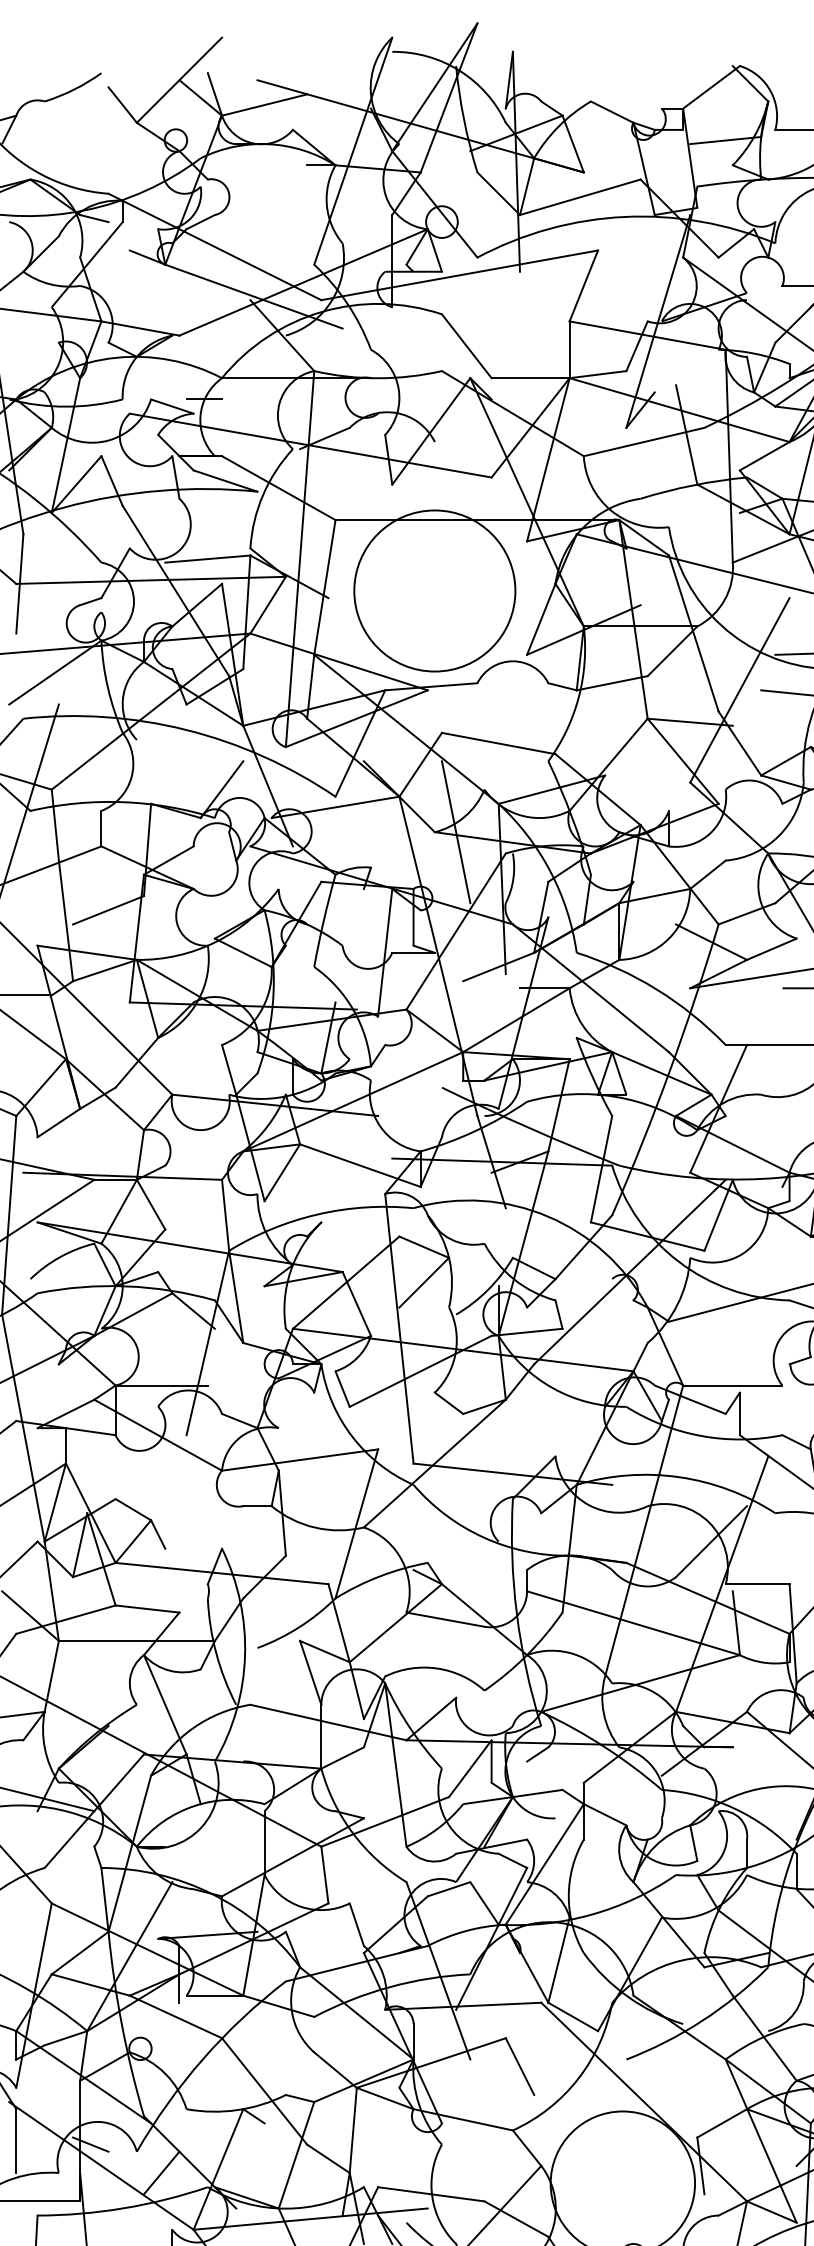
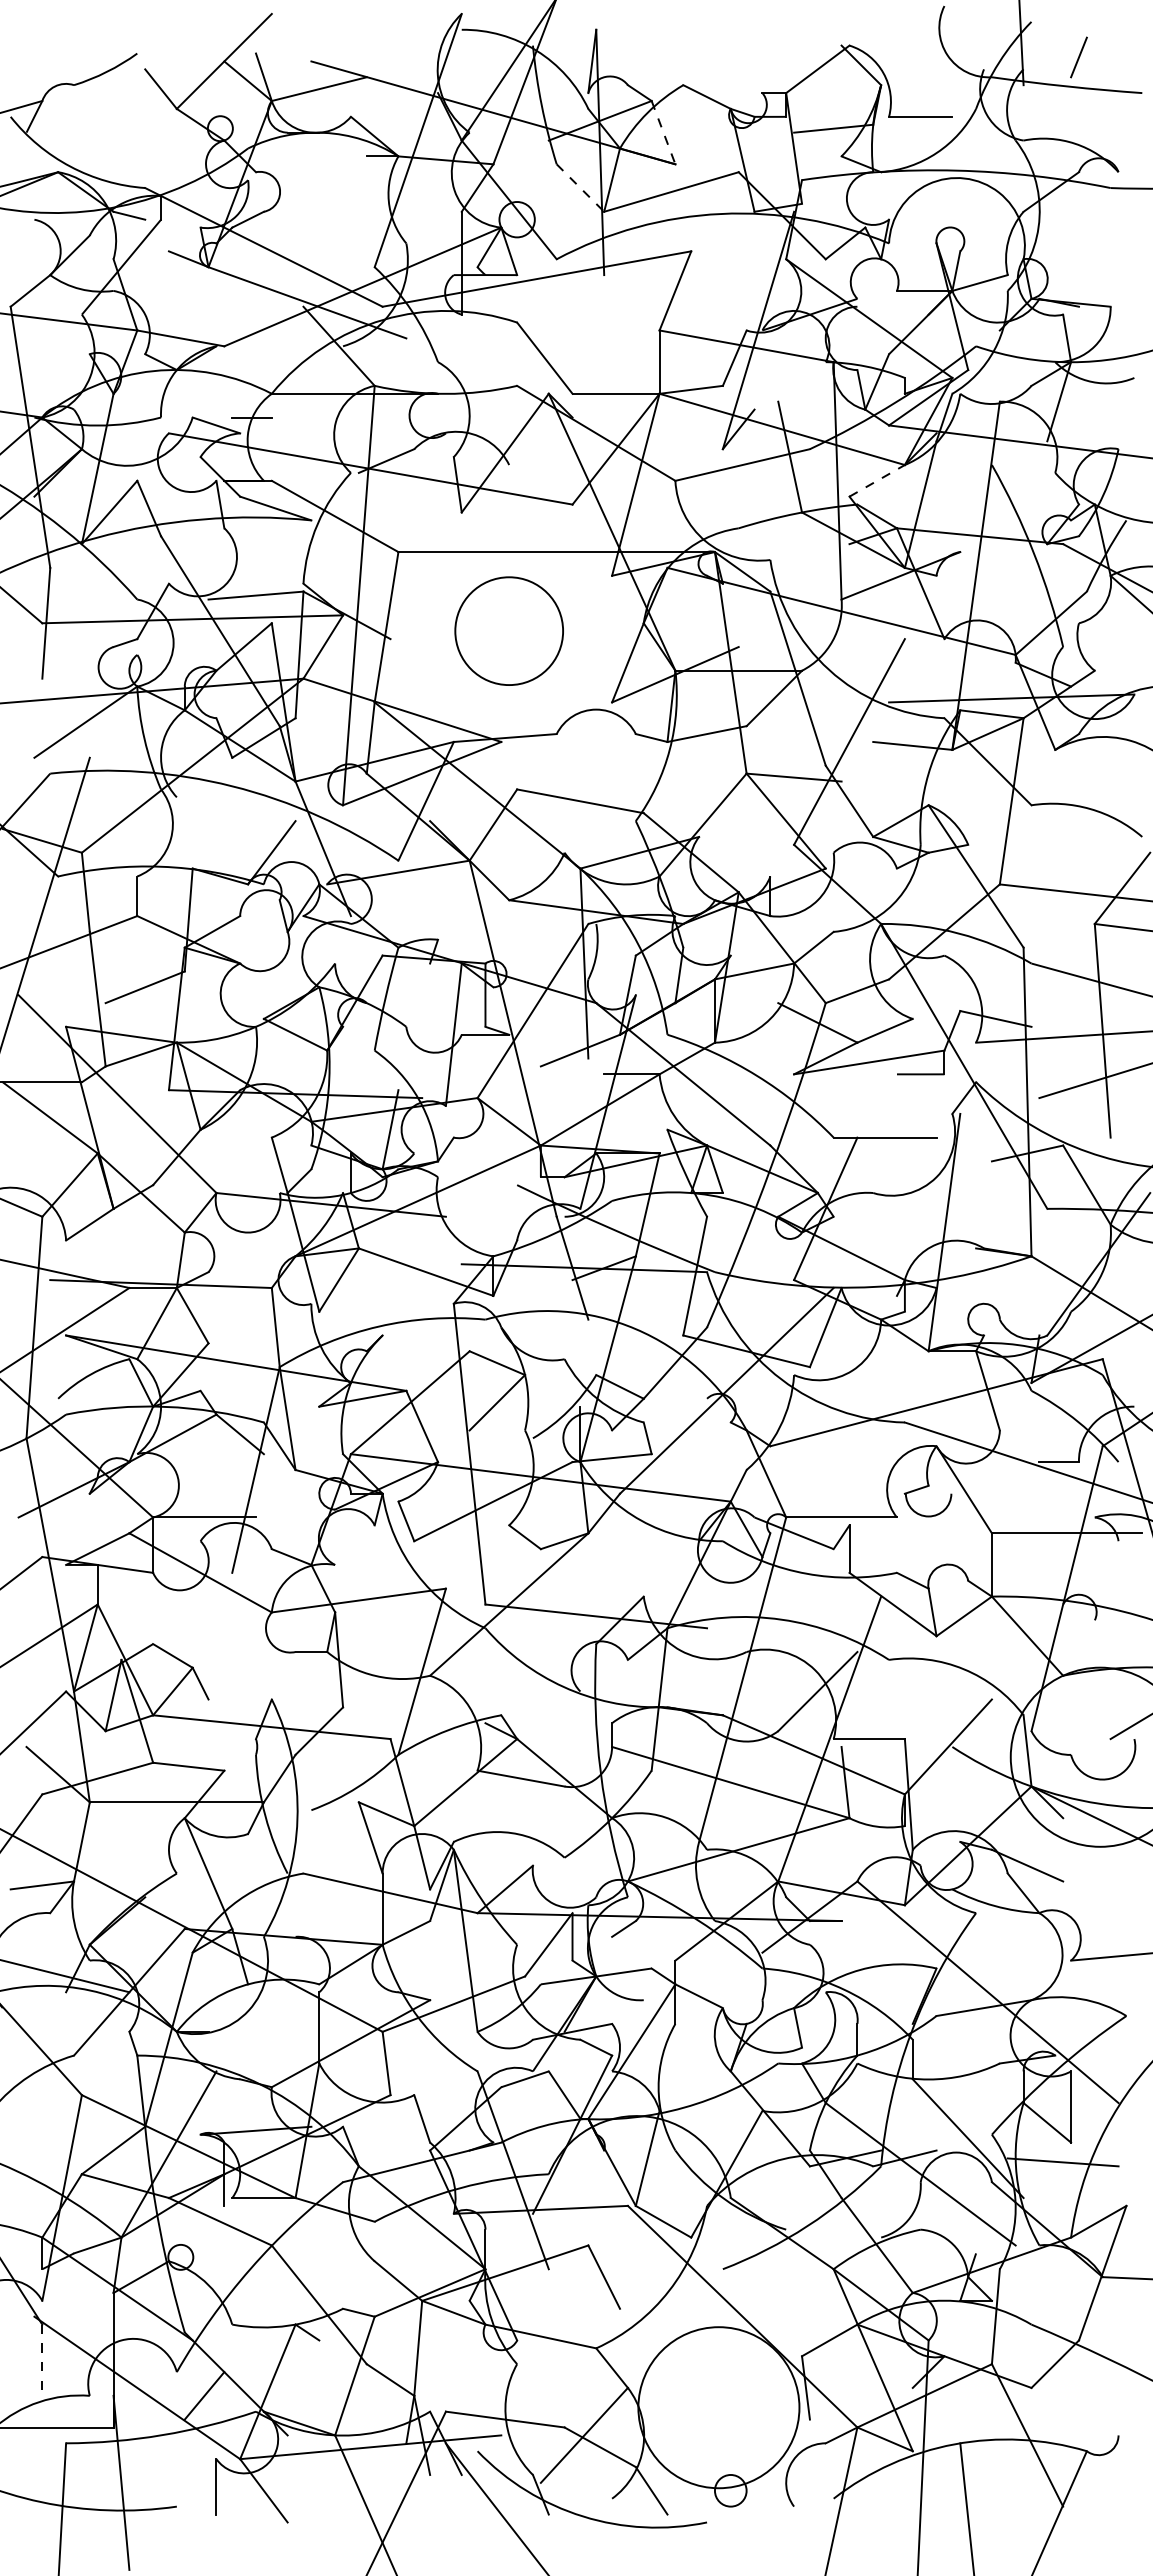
line: (573, 143) -> (663, 132), solid -> dashed
line: (498, 194) -> (580, 188), solid -> dashed
line: (765, 455) -> (877, 480), solid -> dashed
circle: (435, 591) -> (509, 631), size x0.6
line: (455, 832) -> (532, 900), removed
line: (16, 2141) -> (42, 2360), solid -> dashed
line: (90, 2144) -> (125, 2364), removed

